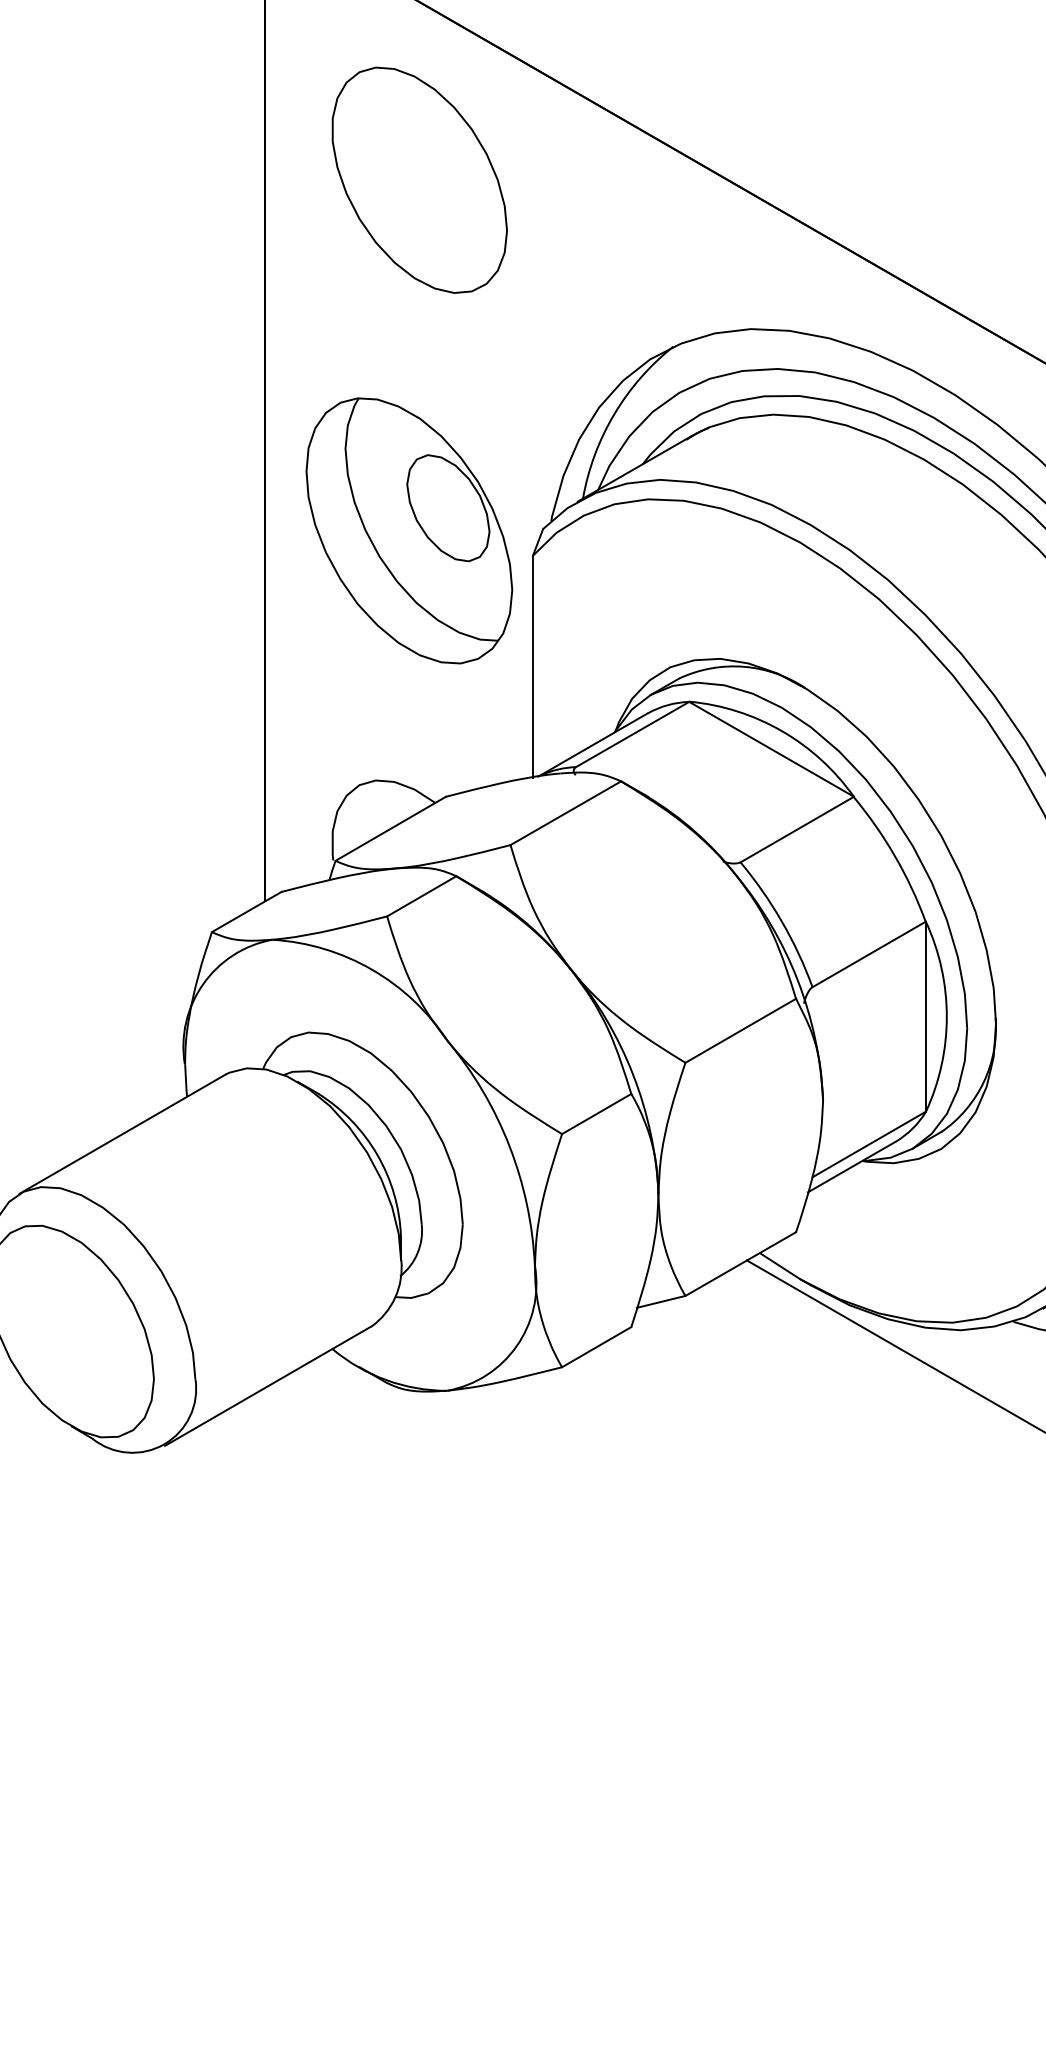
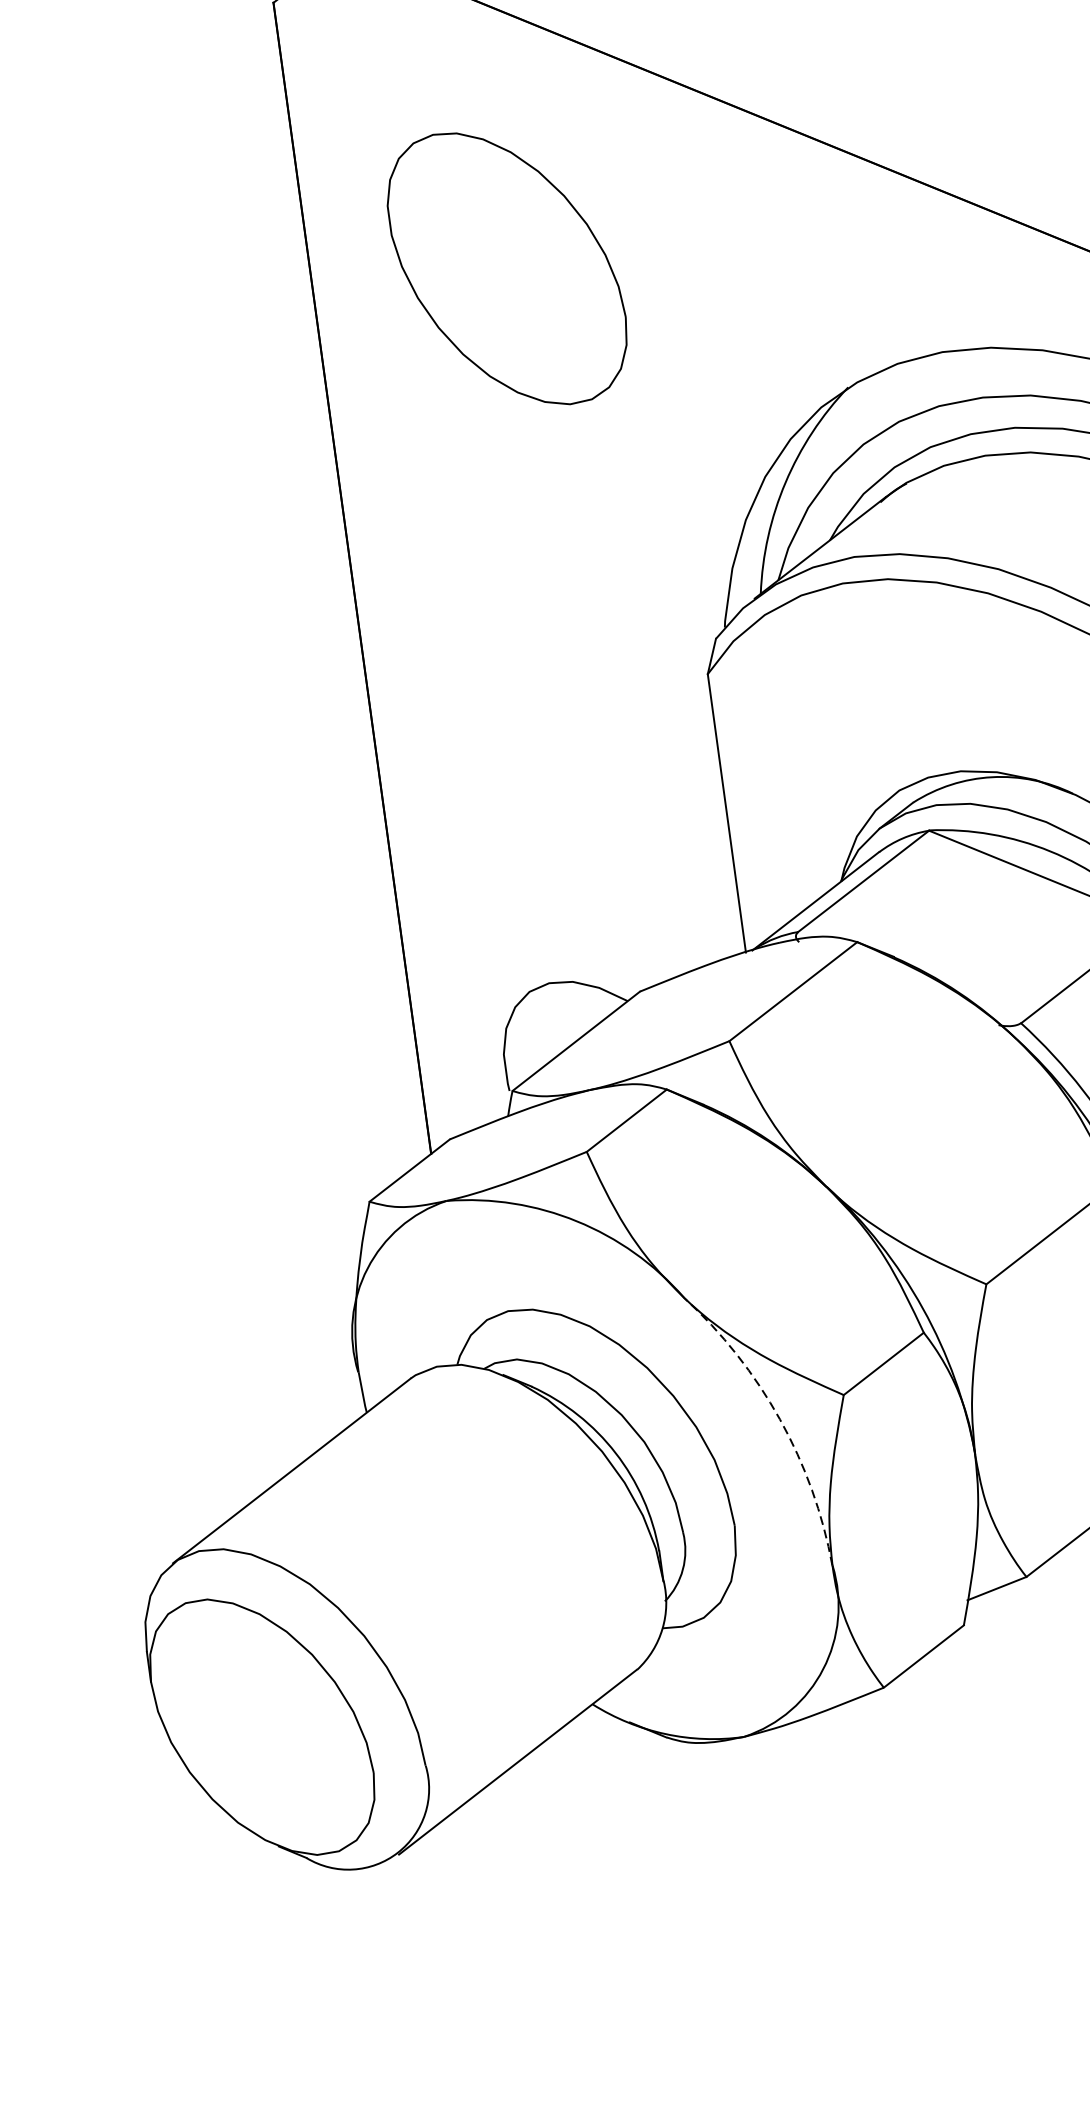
part: (419, 179) -> (507, 267), moved
part: (409, 530) -> (548, 663), removed
arc: (509, 1146) -> (779, 1419), solid -> dashed

